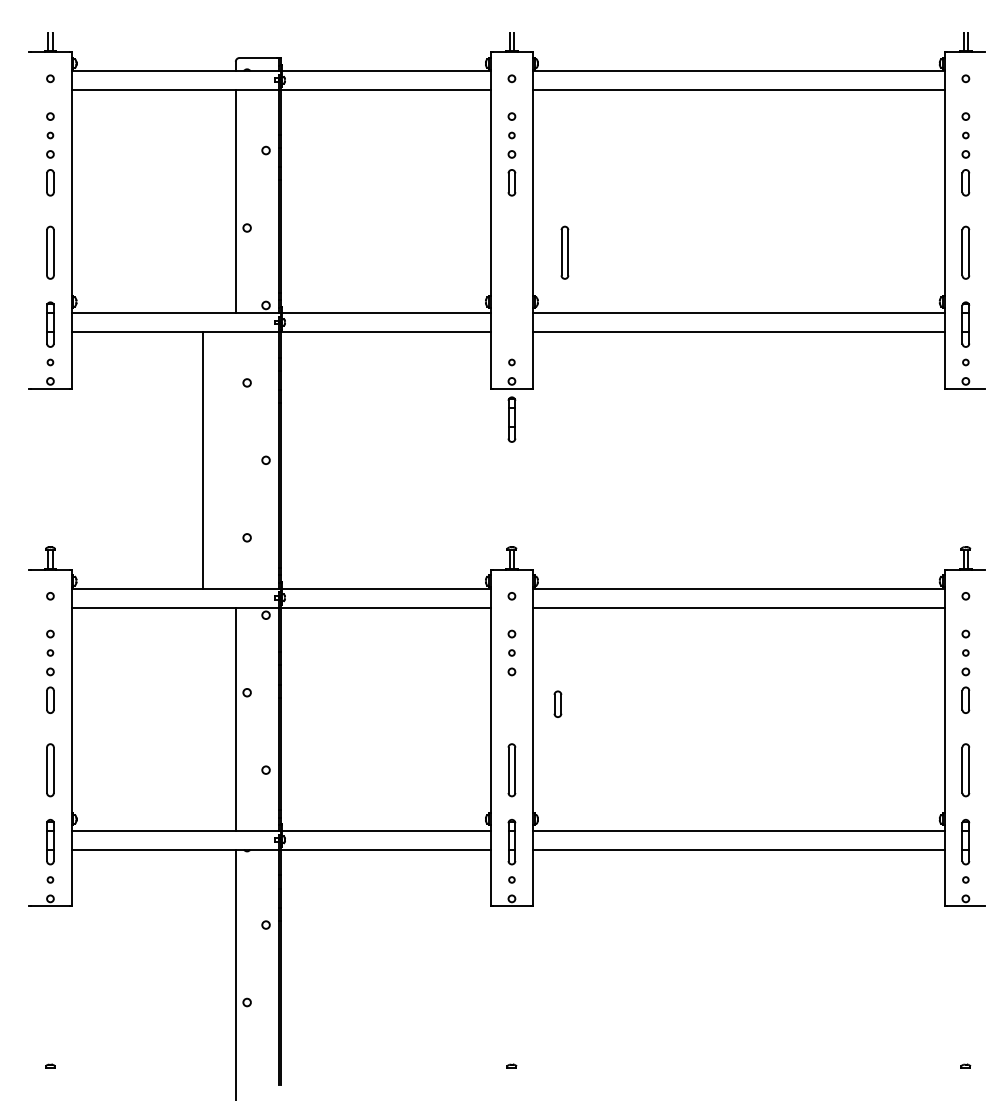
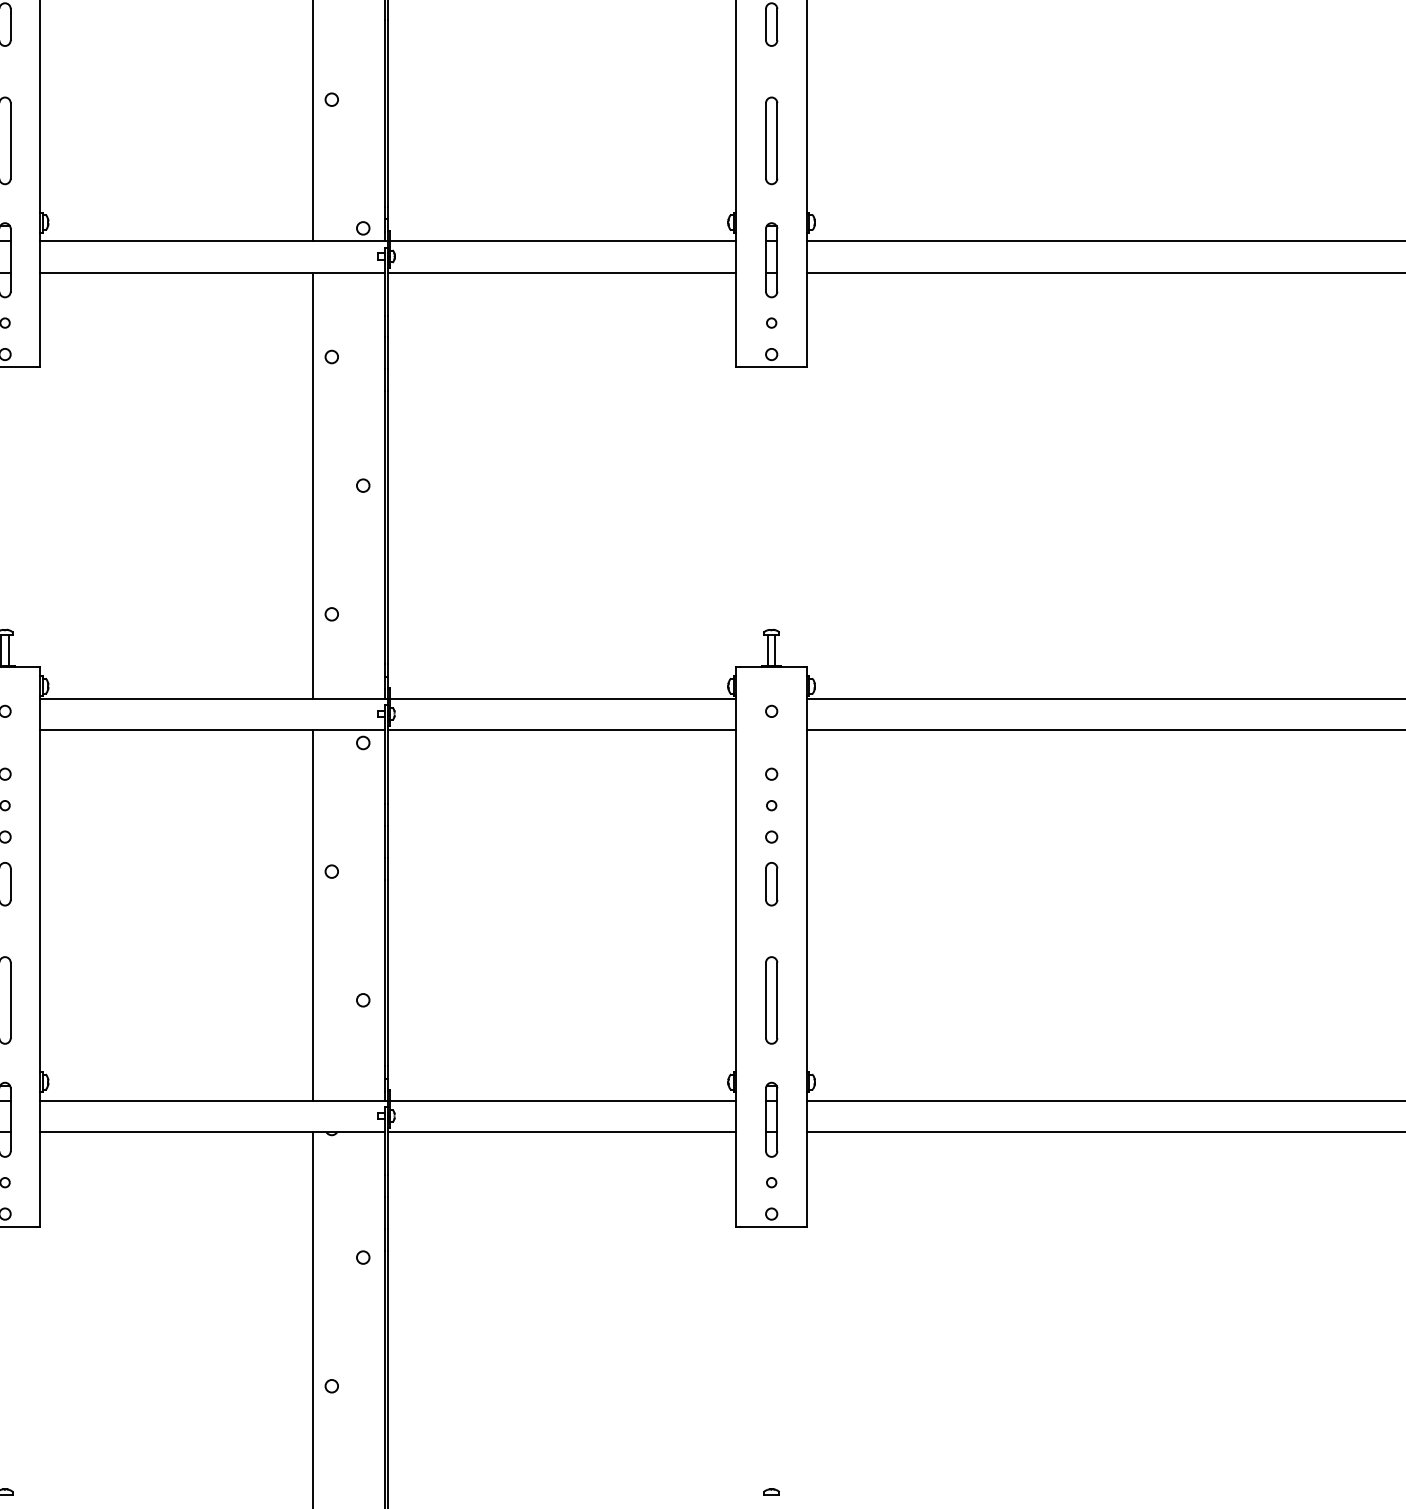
part: (564, 252) -> (770, 140), moved
part: (511, 419) -> (770, 259), moved
line: (202, 460) -> (312, 485), moved
part: (557, 703) -> (770, 882), moved

